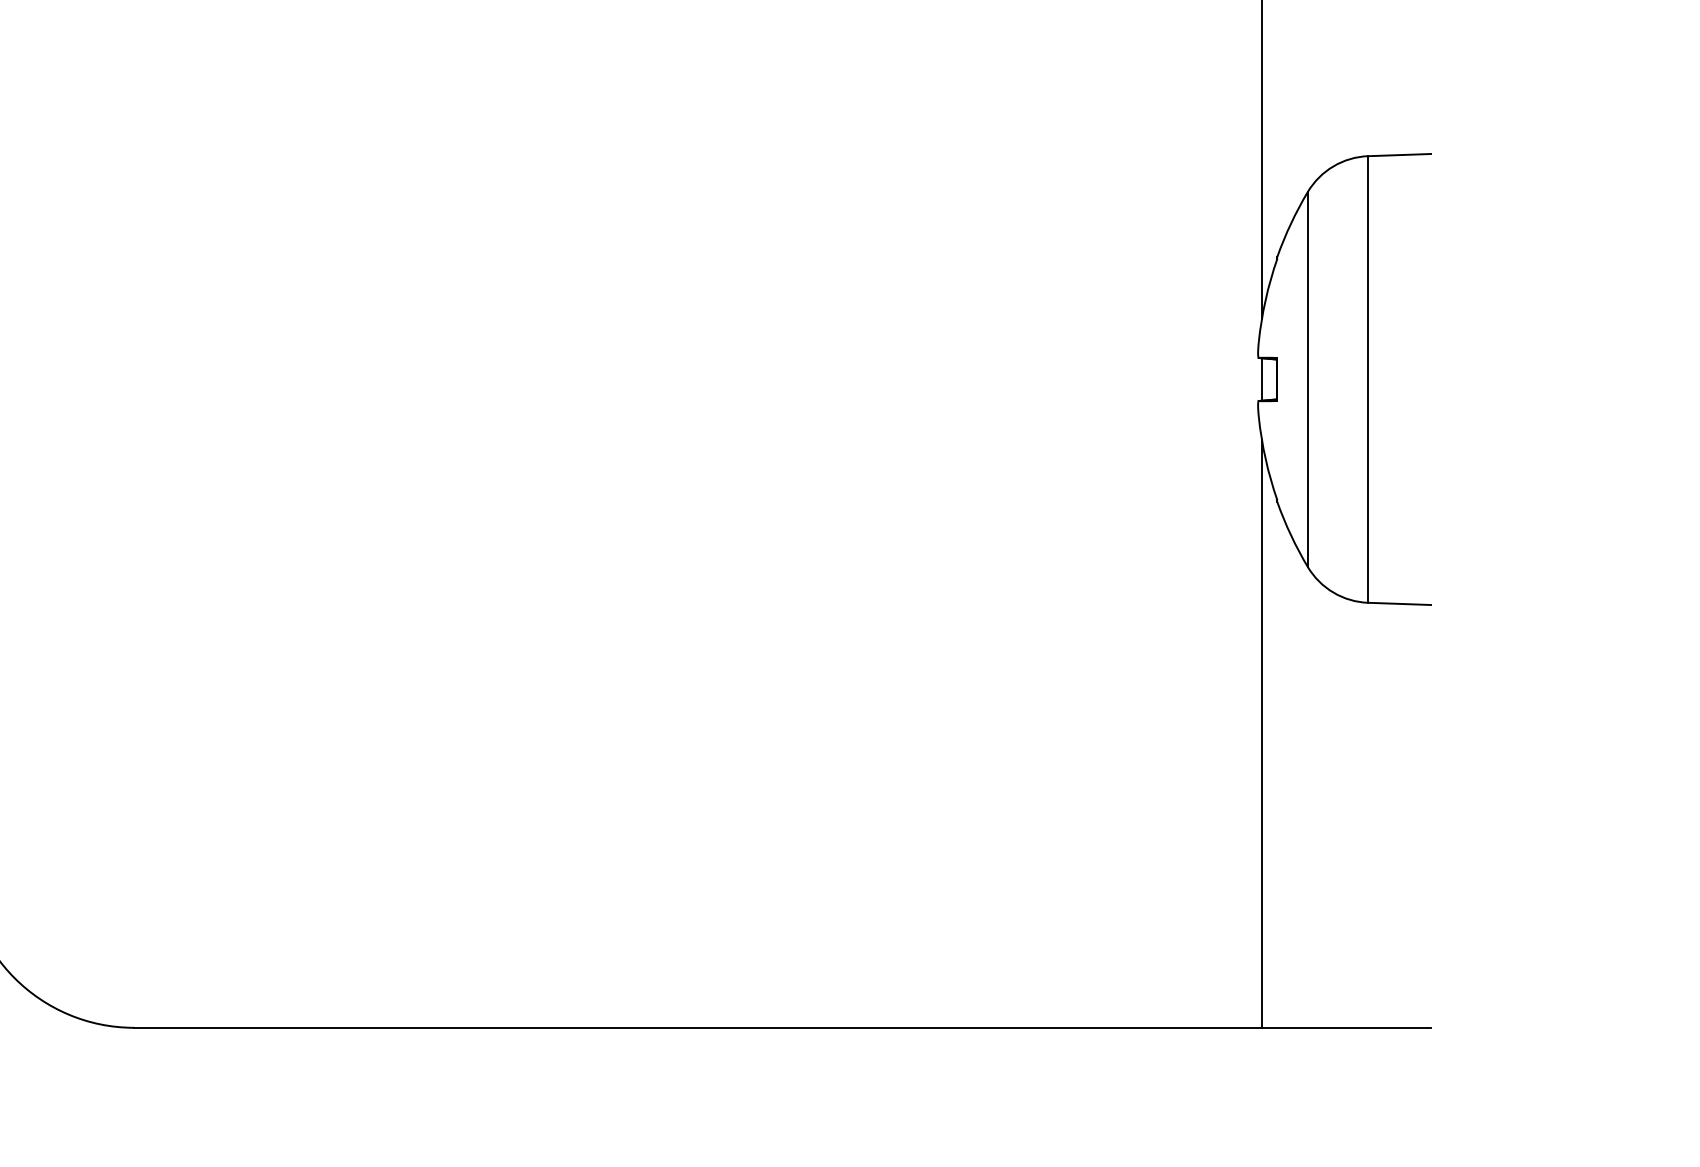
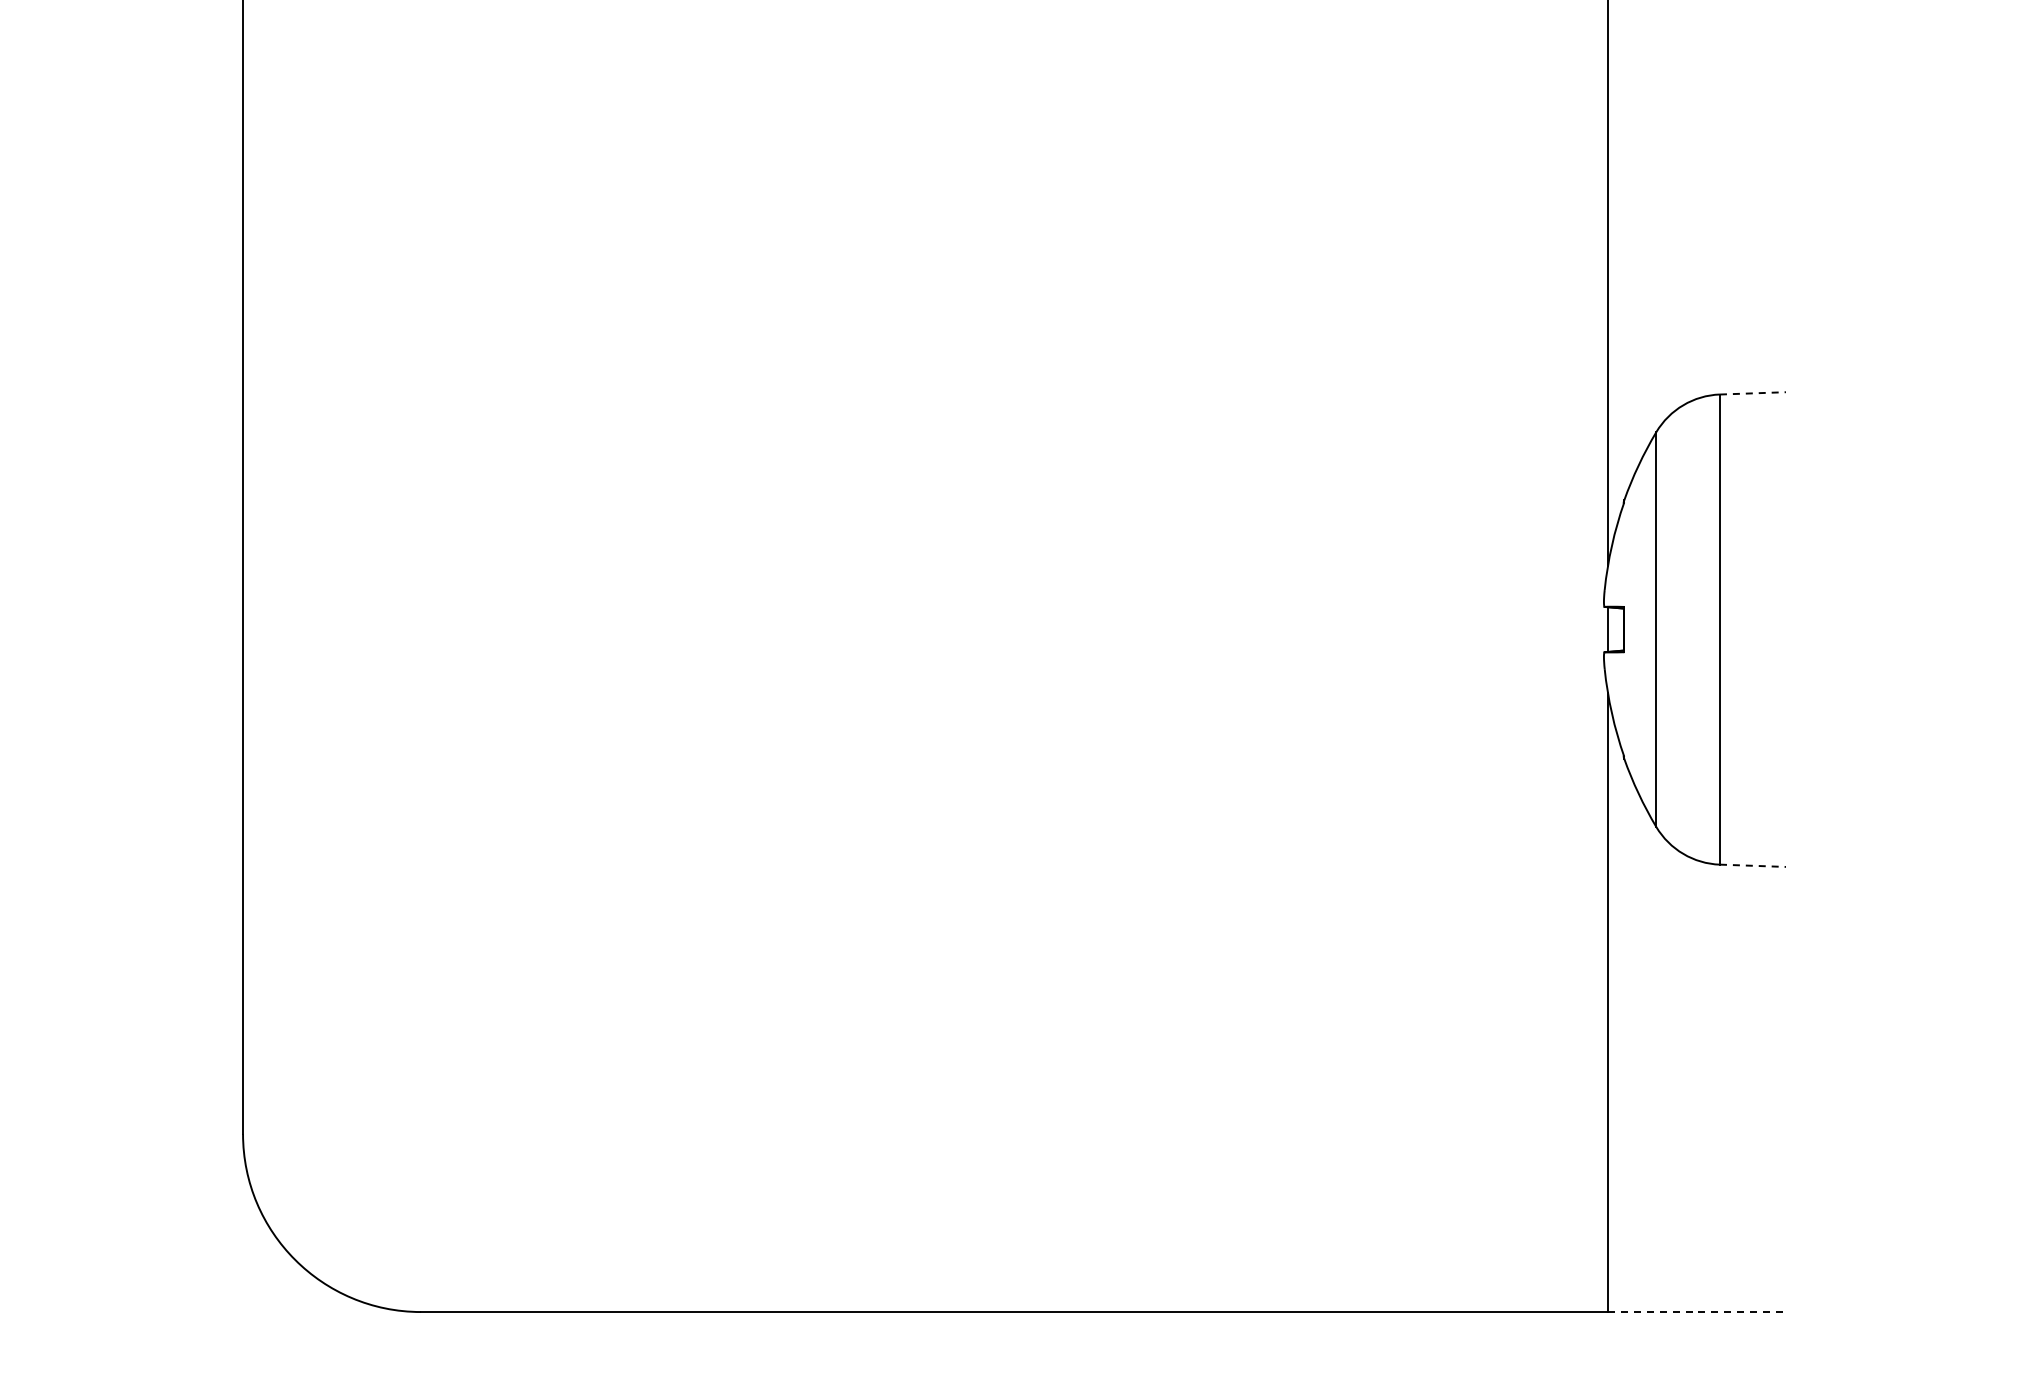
line: (1400, 155) -> (1753, 393), solid -> dashed
line: (1400, 603) -> (1753, 865), solid -> dashed
line: (1346, 1028) -> (1697, 1312), solid -> dashed

